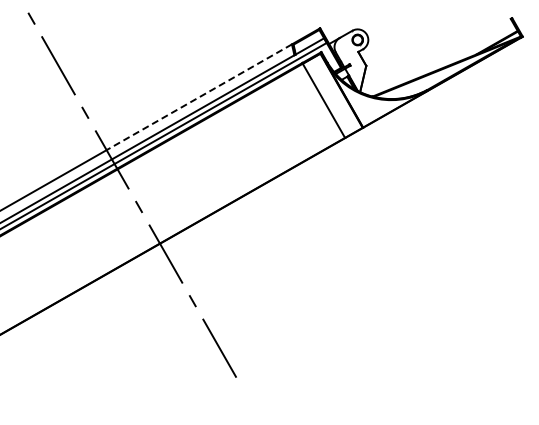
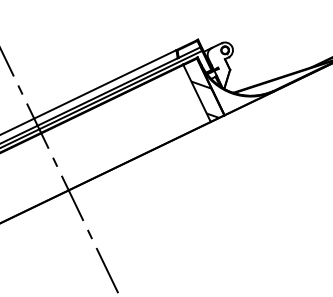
line: (199, 97) -> (105, 84), dashed -> solid
hatch: (335, 108) -> (205, 99), added

